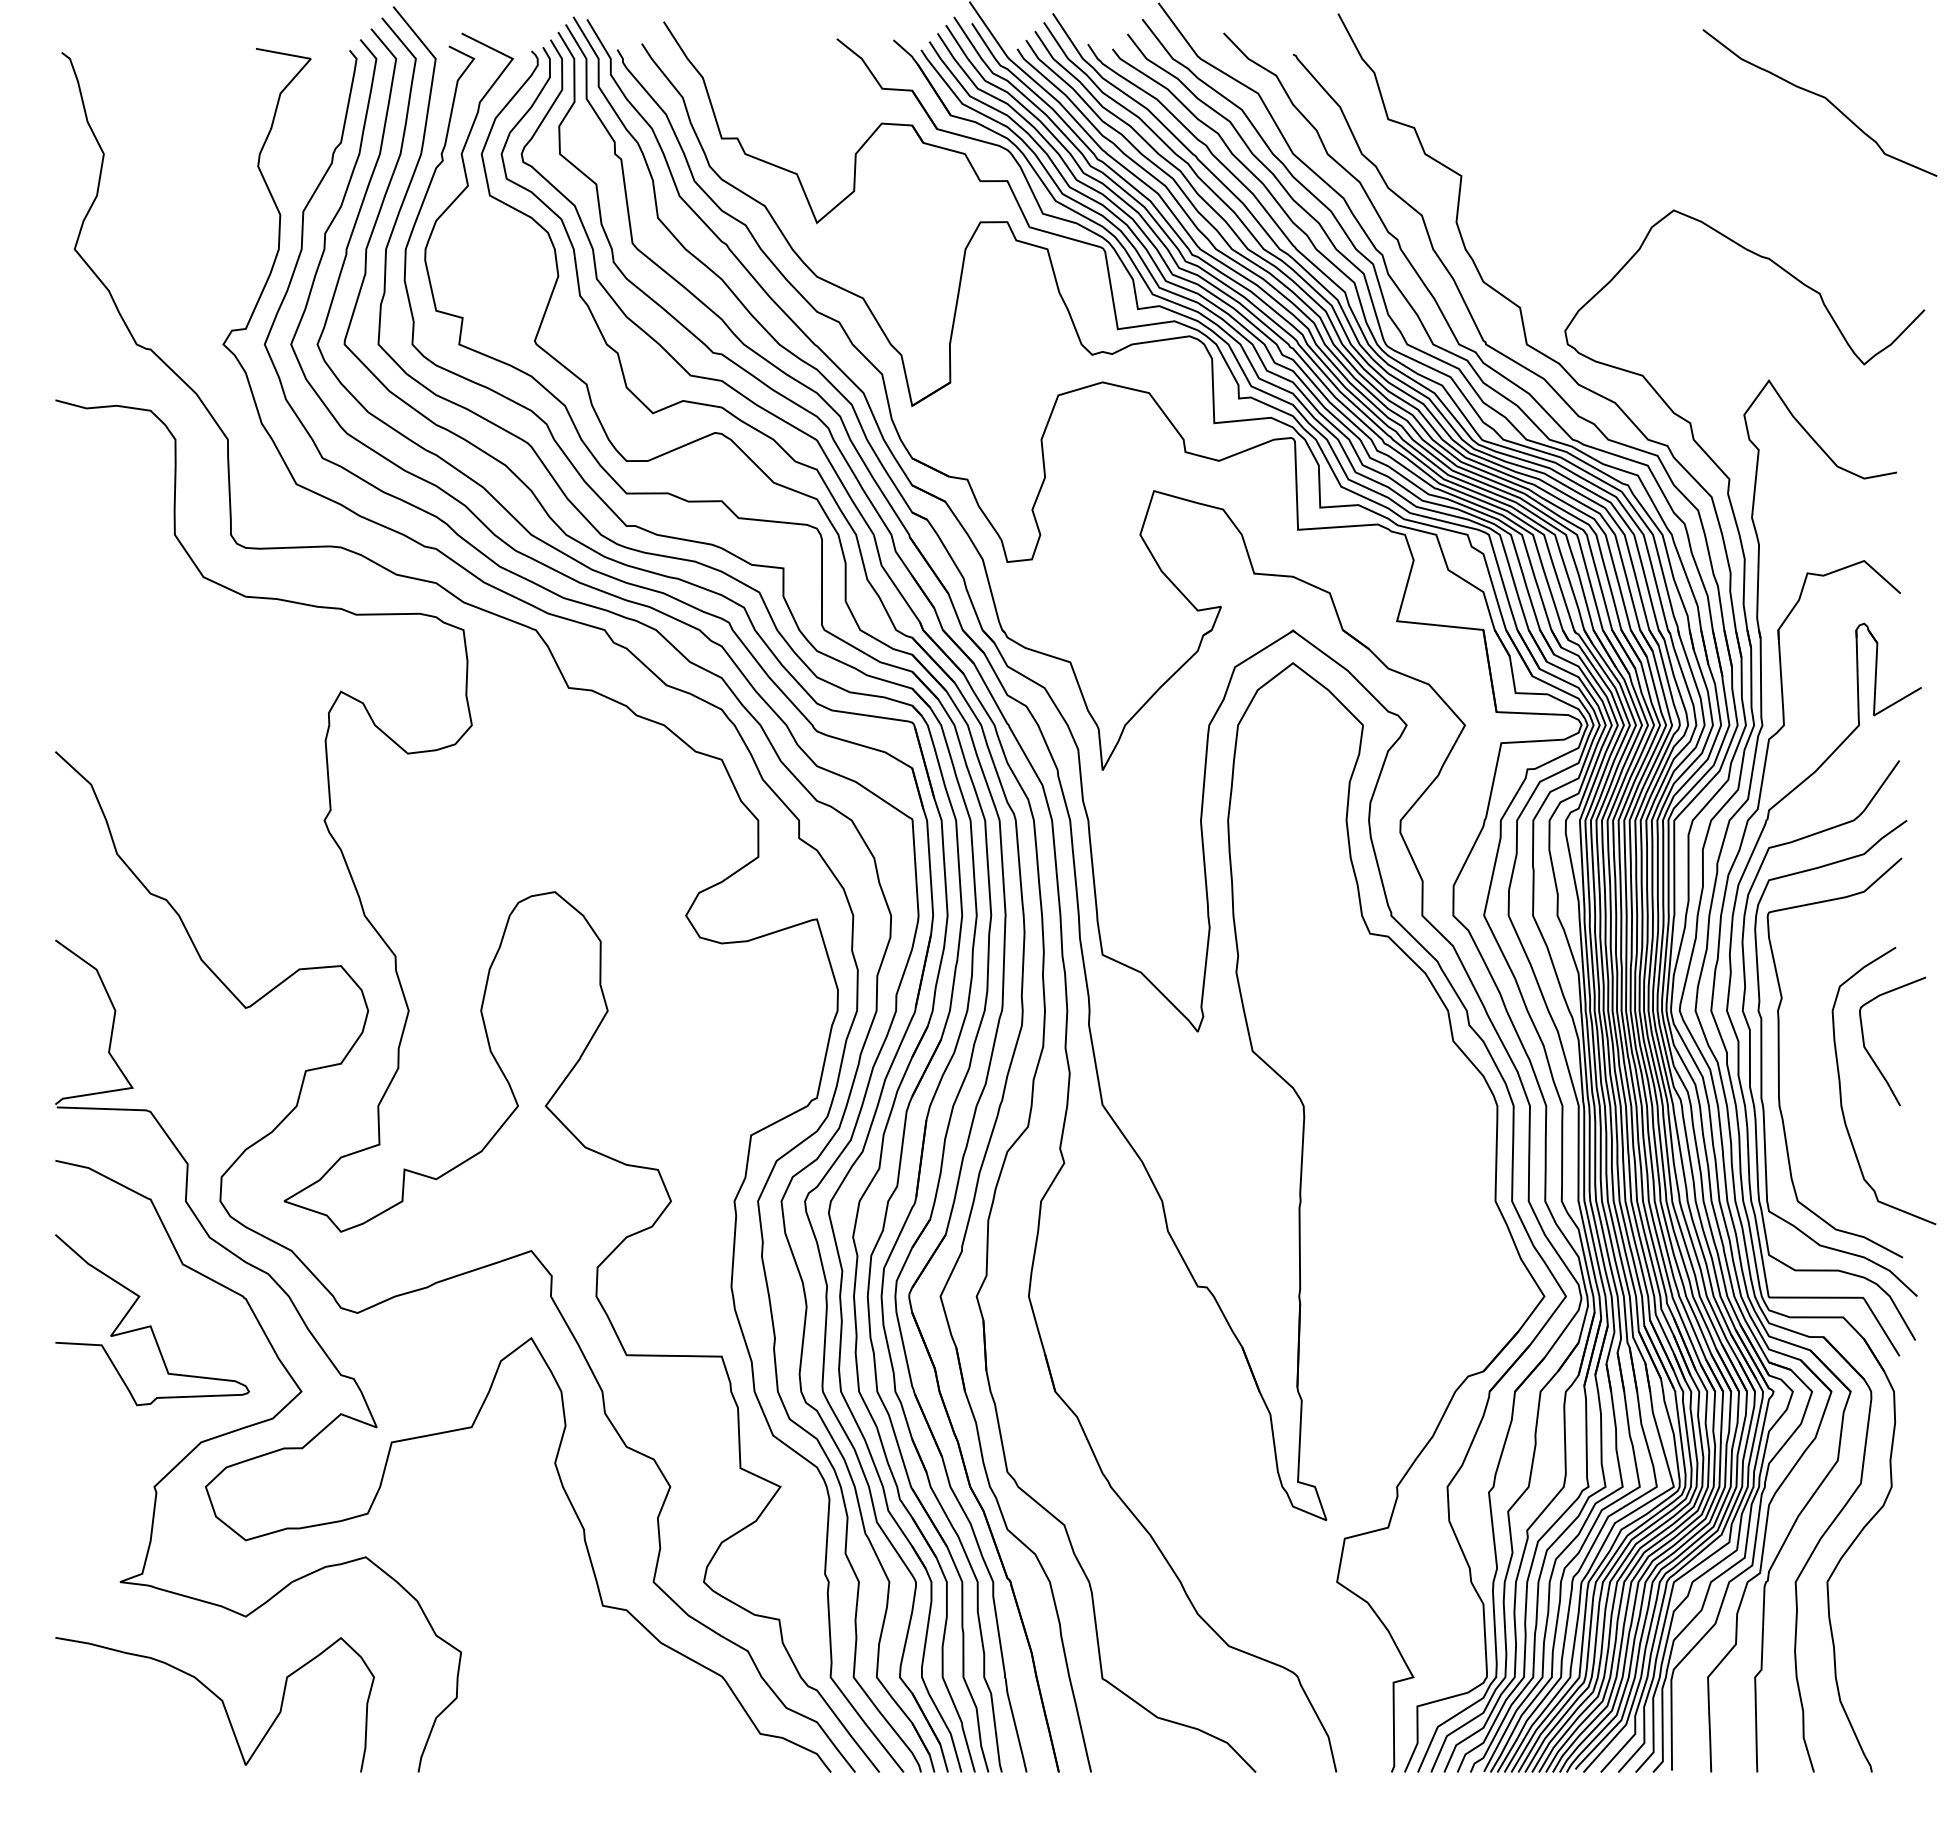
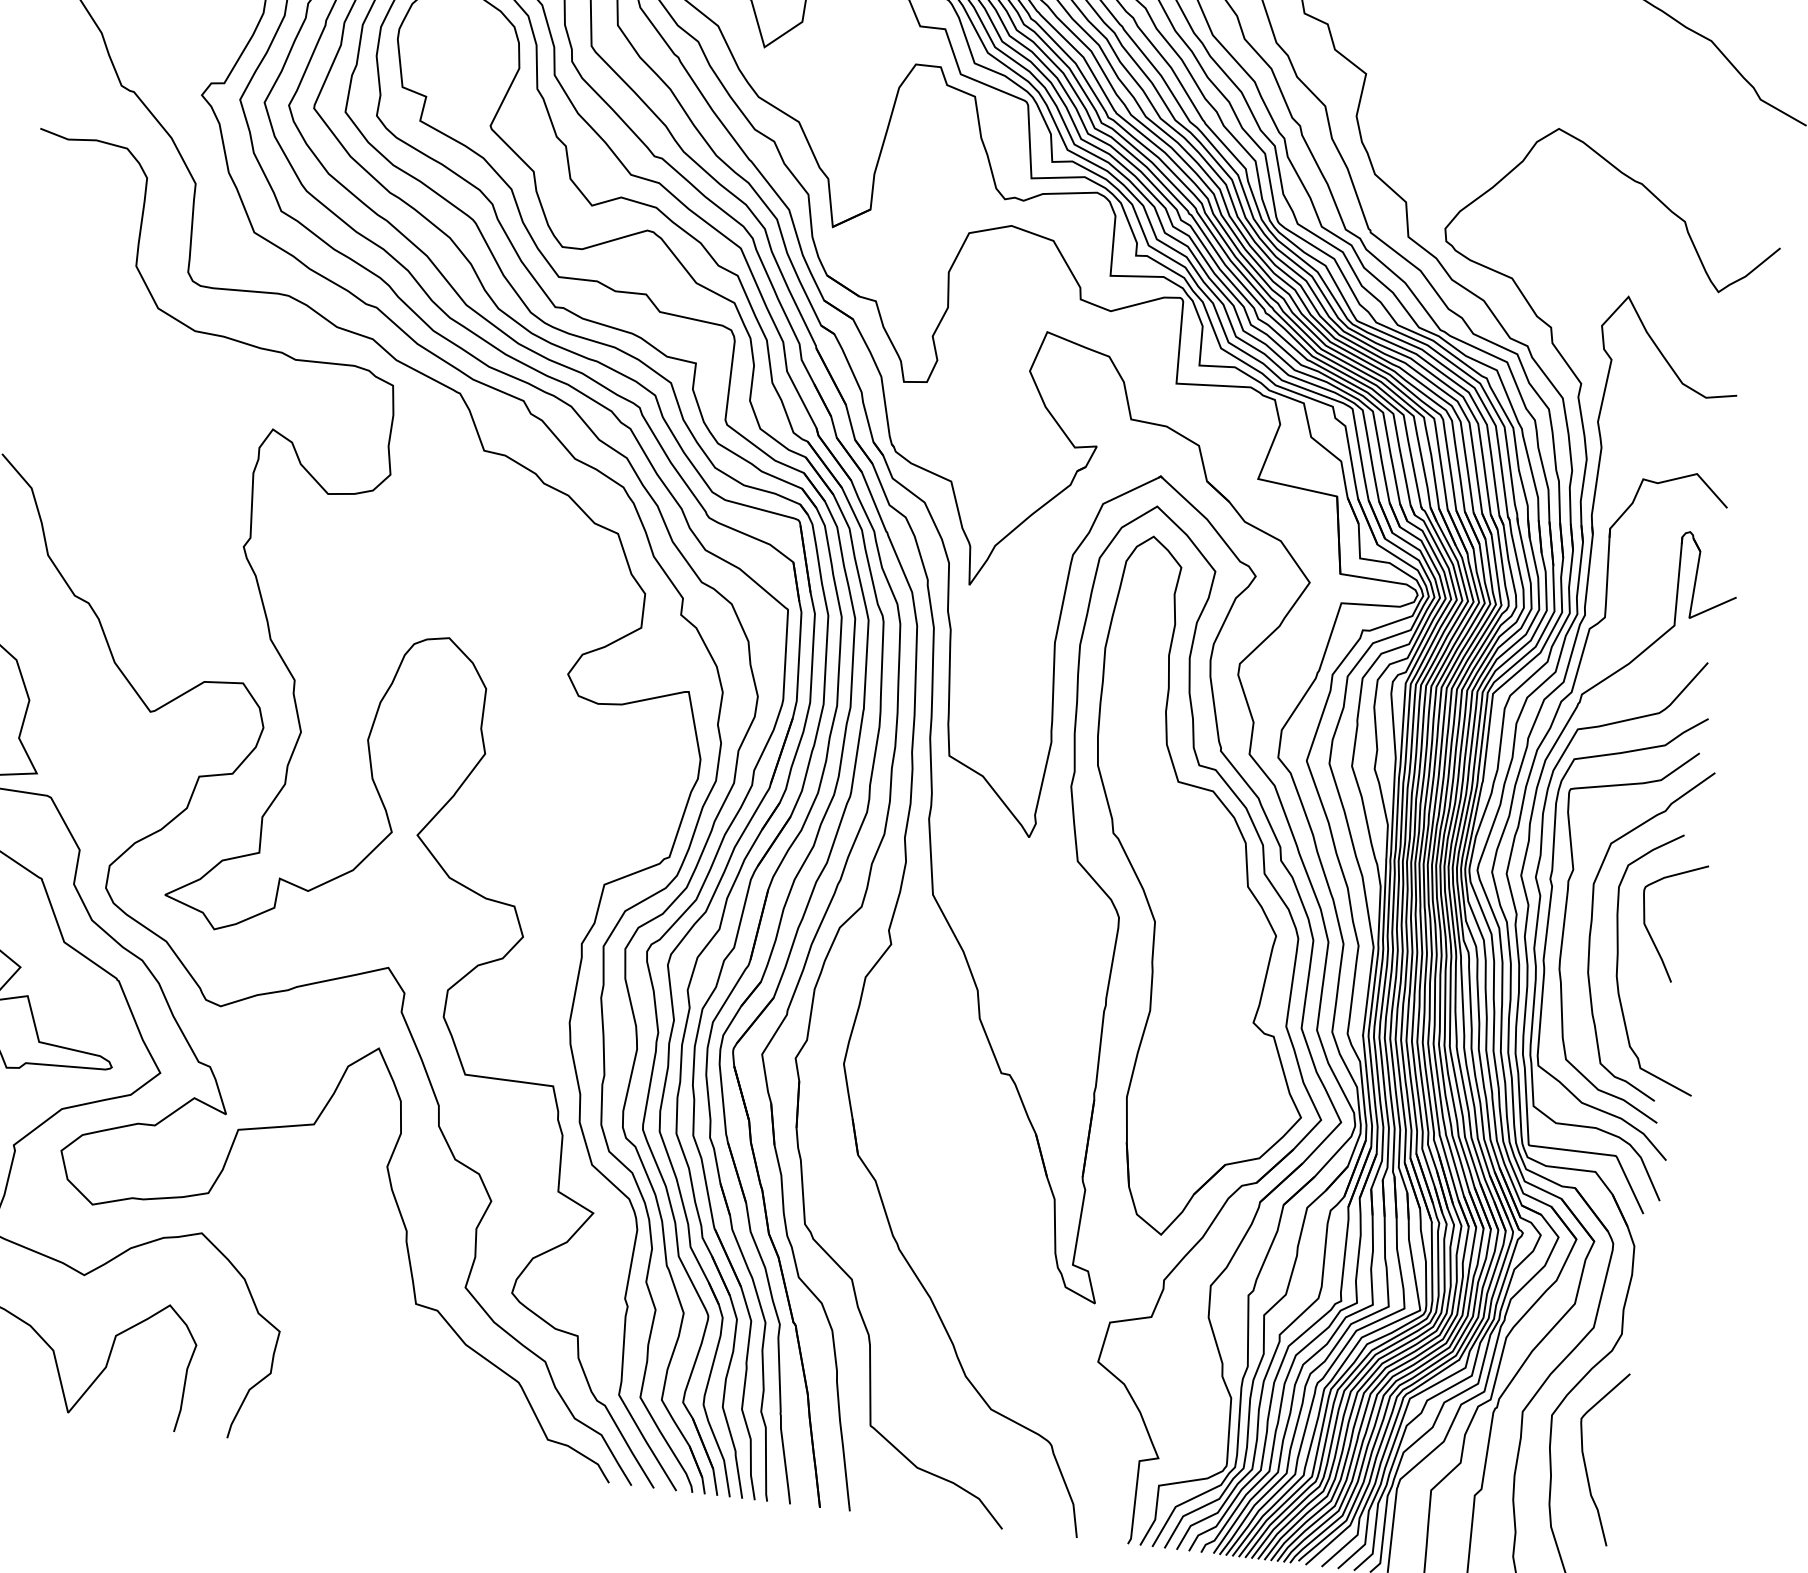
curve: (1808, 1055) -> (1591, 925), added
part: (1388, 1066) -> (1201, 890), added
curve: (1868, 1626) -> (1585, 1460), added

